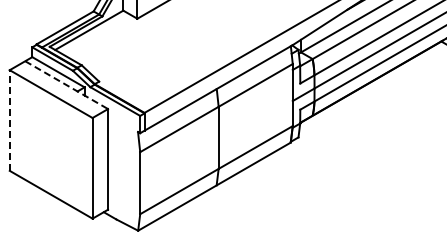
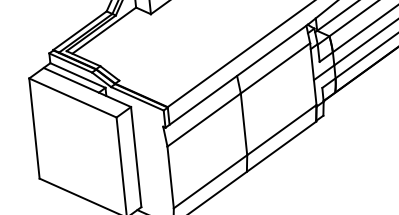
line: (66, 85) -> (87, 87), dashed -> solid
line: (9, 120) -> (34, 128), dashed -> solid

